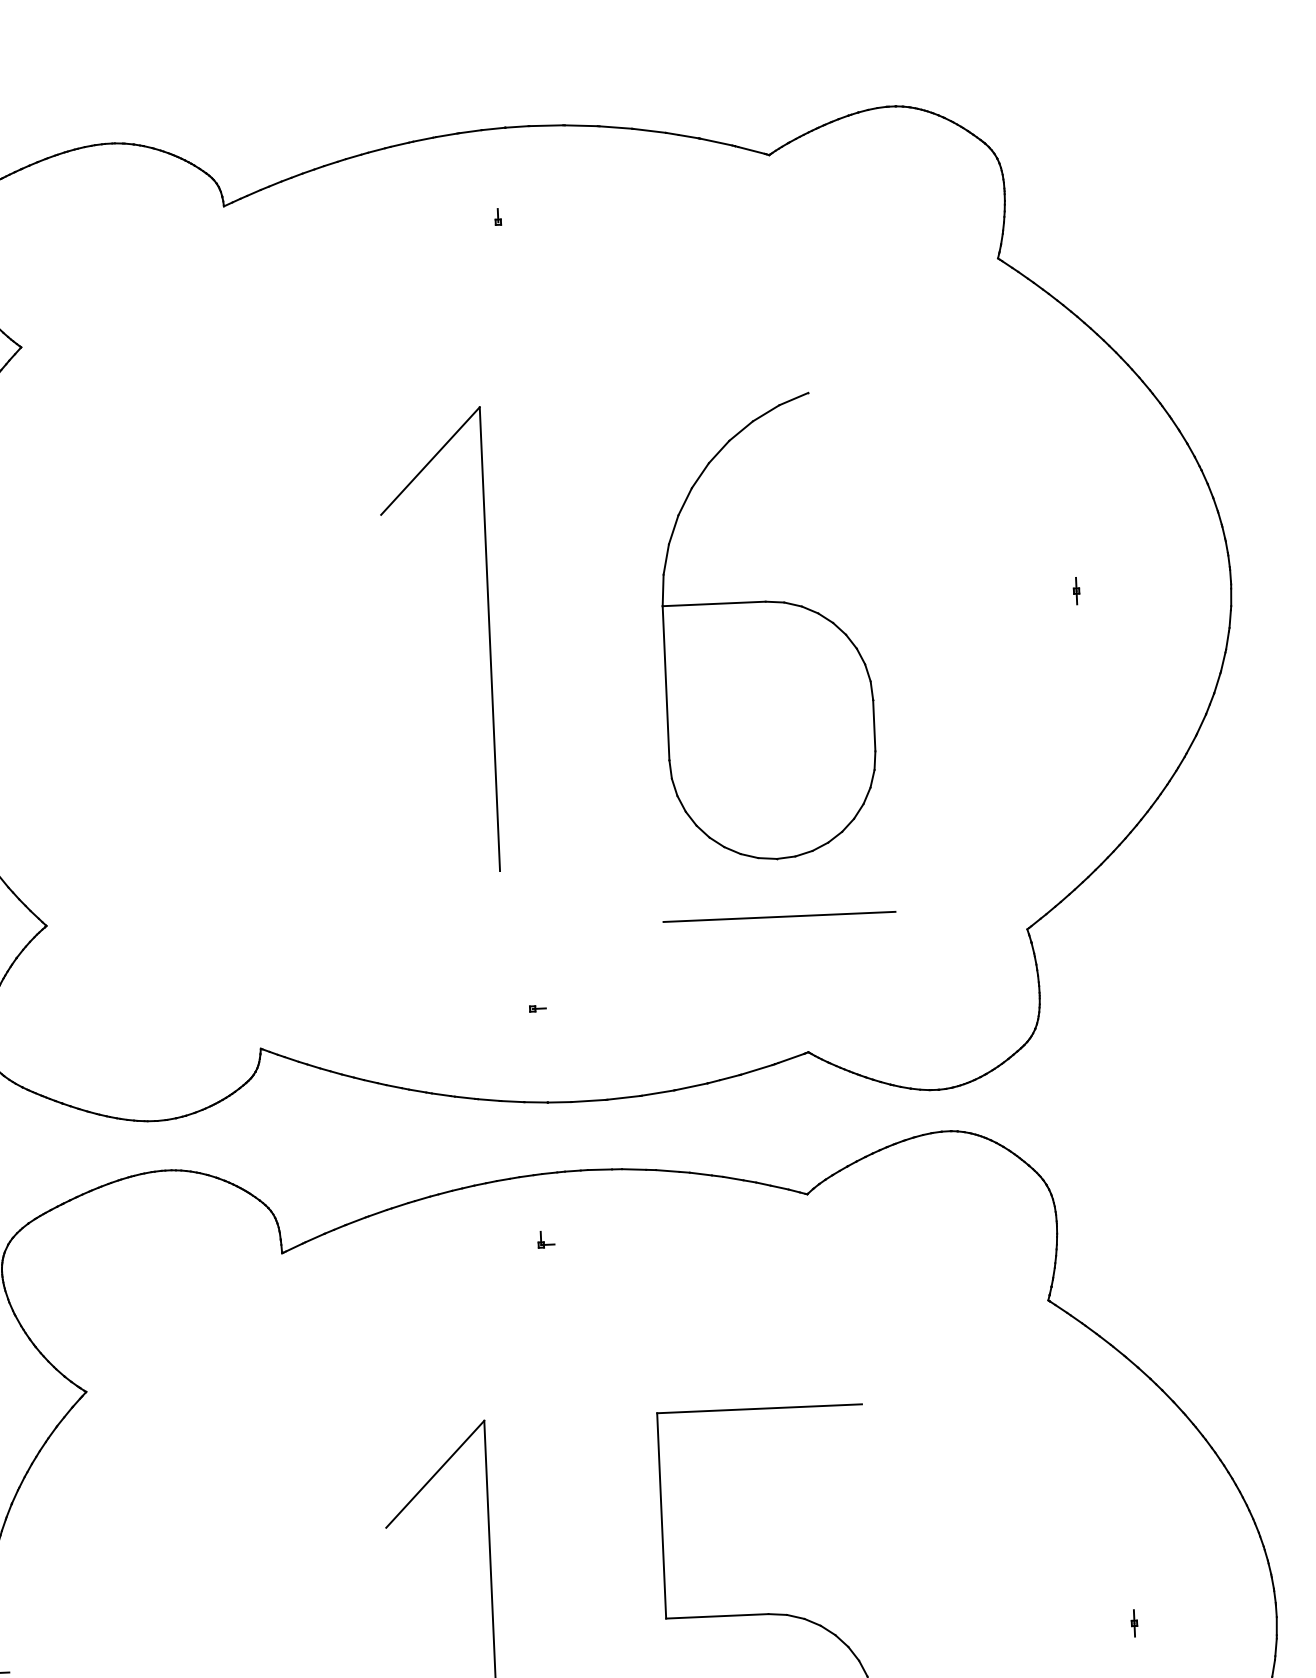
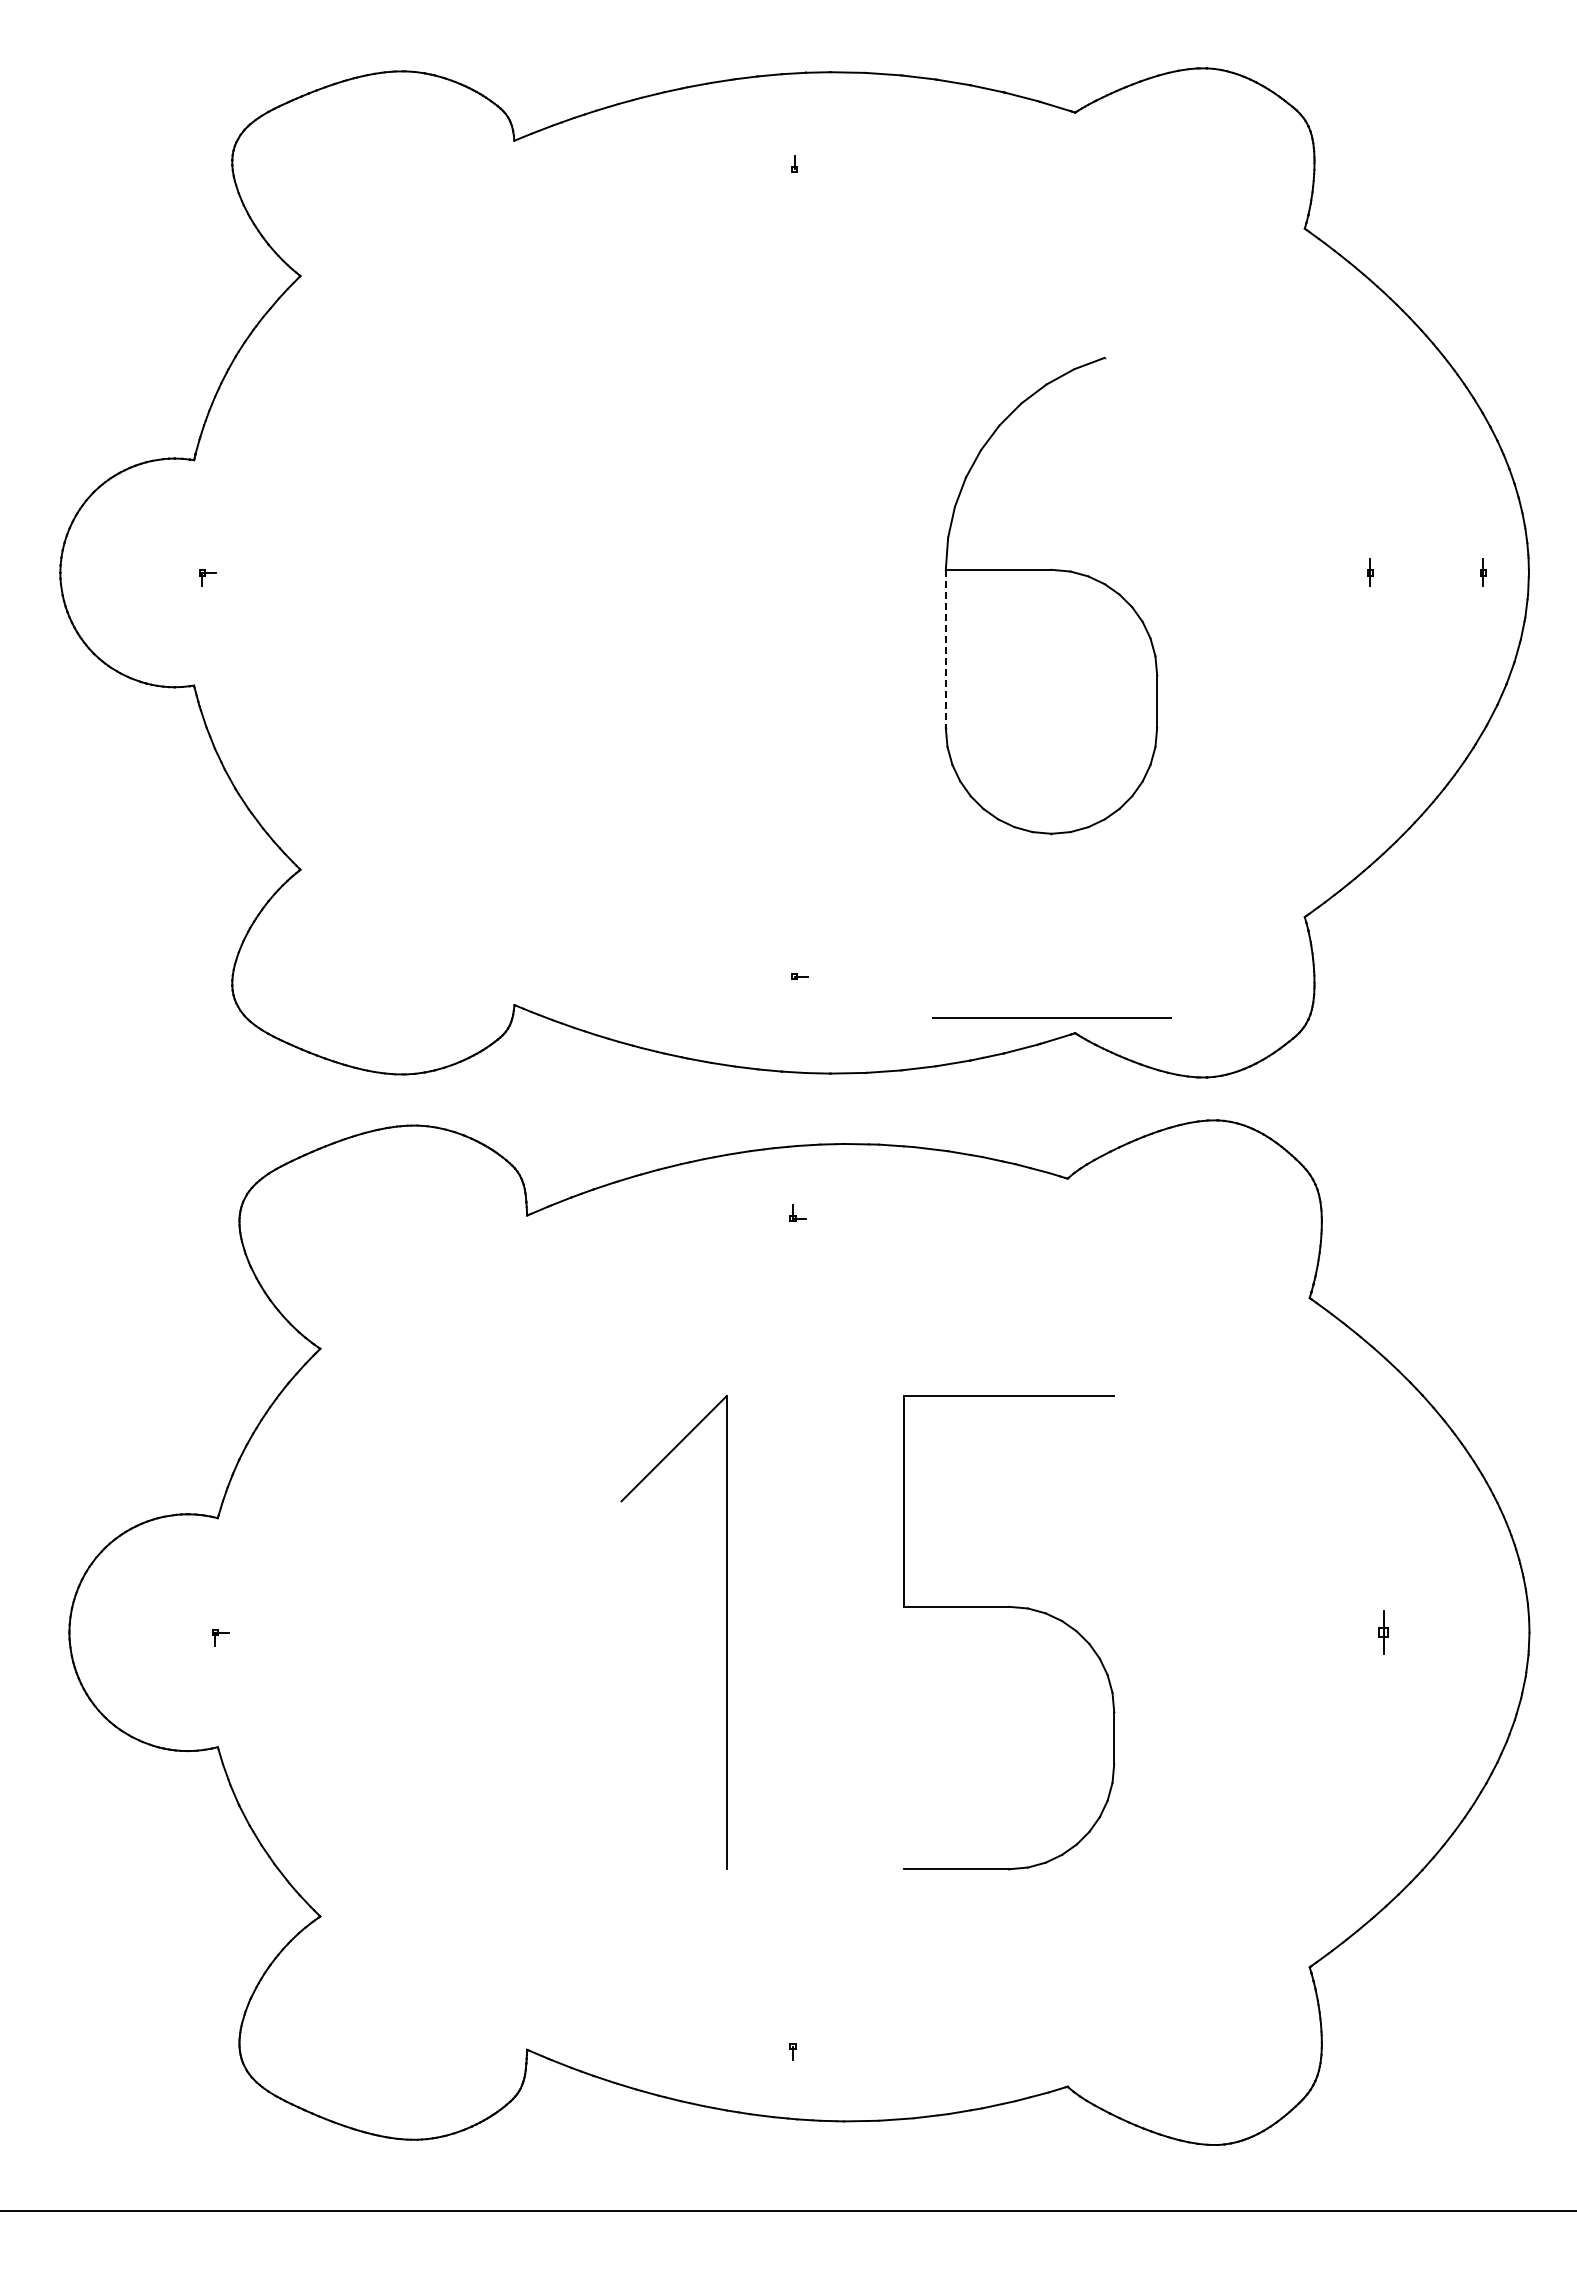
part: (1186, 585) -> (1483, 572), added
part: (489, 638) -> (766, 595), removed
line: (665, 683) -> (945, 649), solid -> dashed
line: (779, 916) -> (1051, 1017), moved
part: (1134, 1623) -> (1383, 1632), size x1.6

